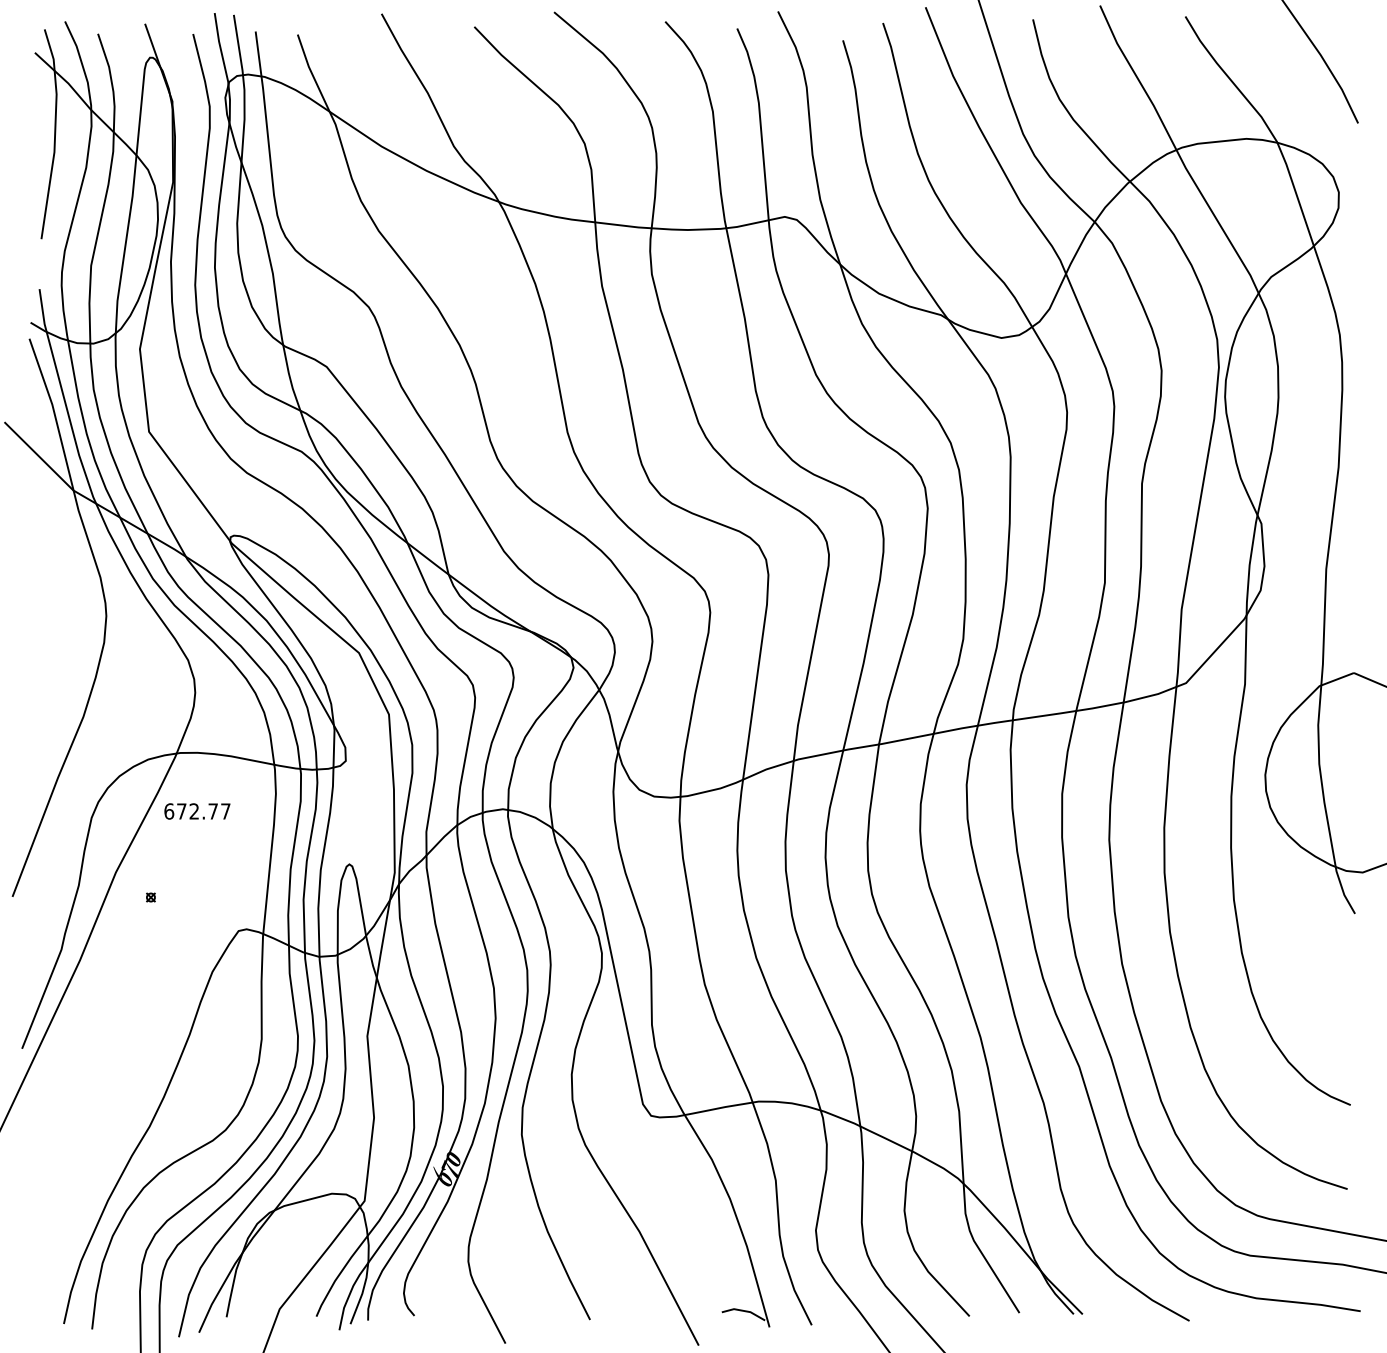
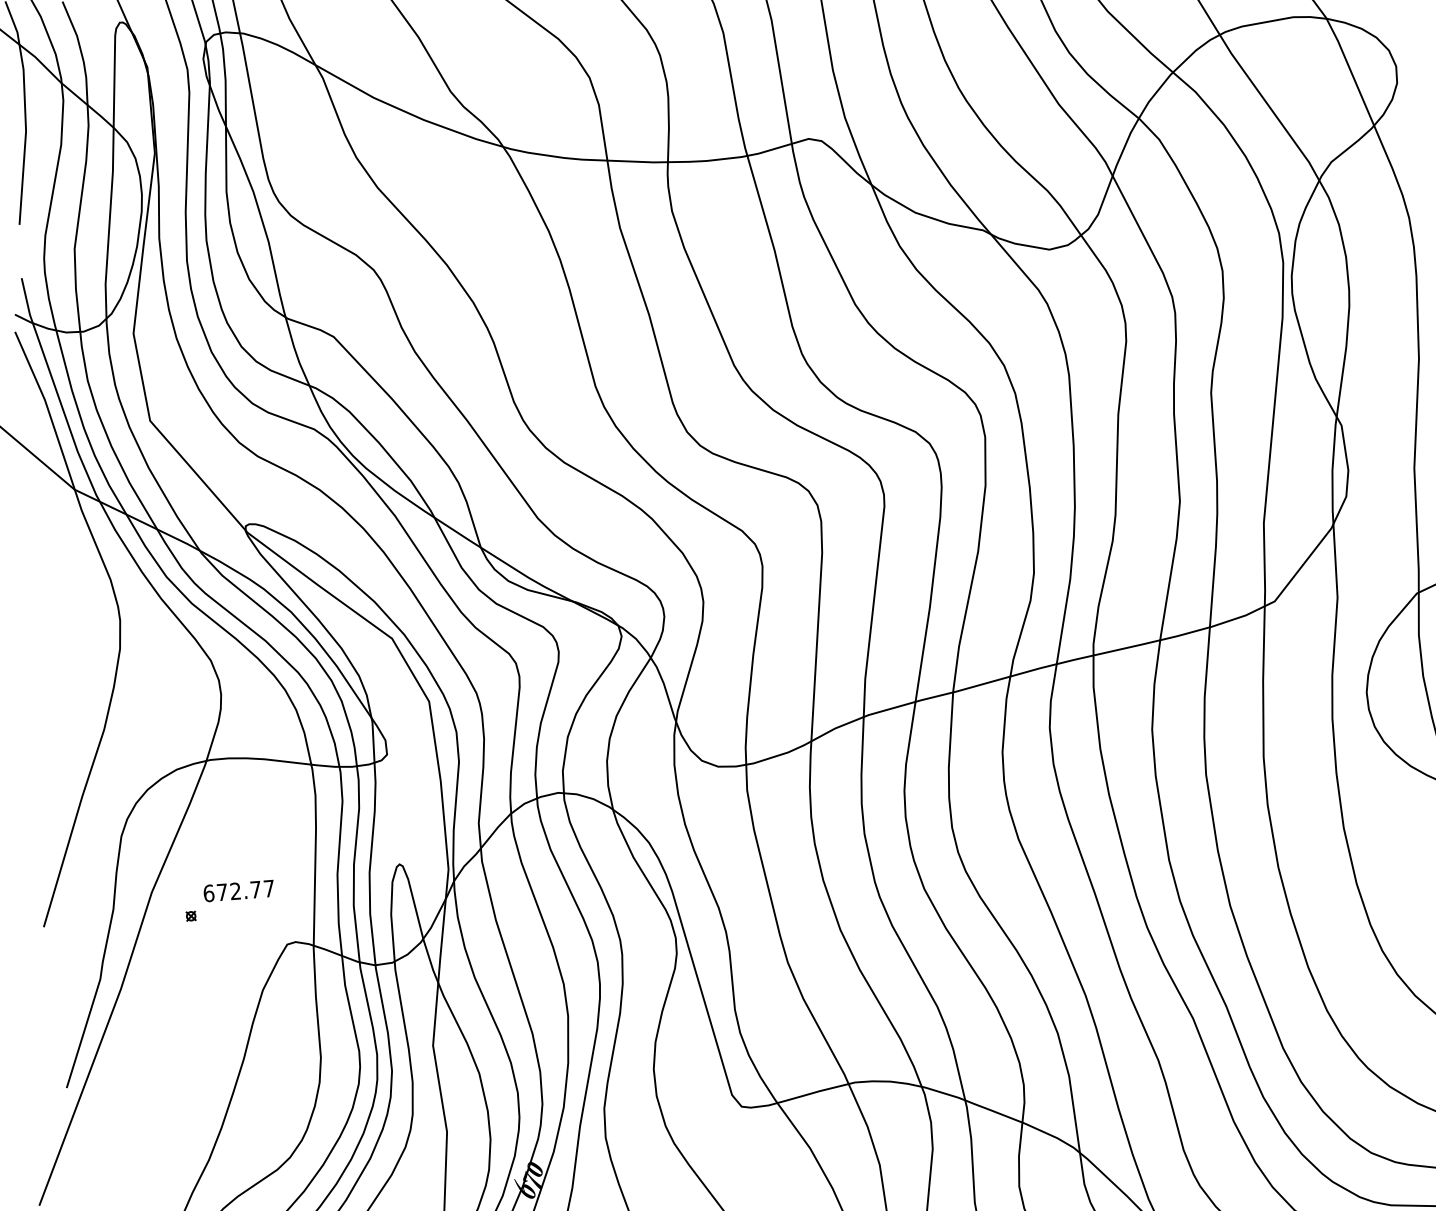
text: (197, 811) -> (239, 891), moved

